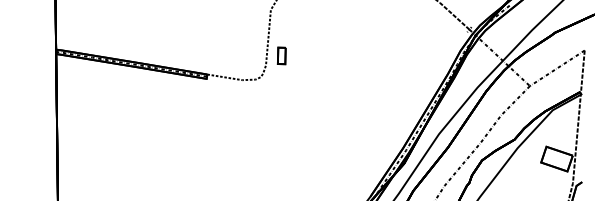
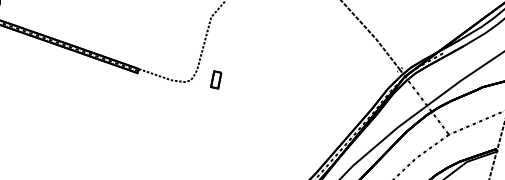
part: (281, 55) -> (216, 79), moved

